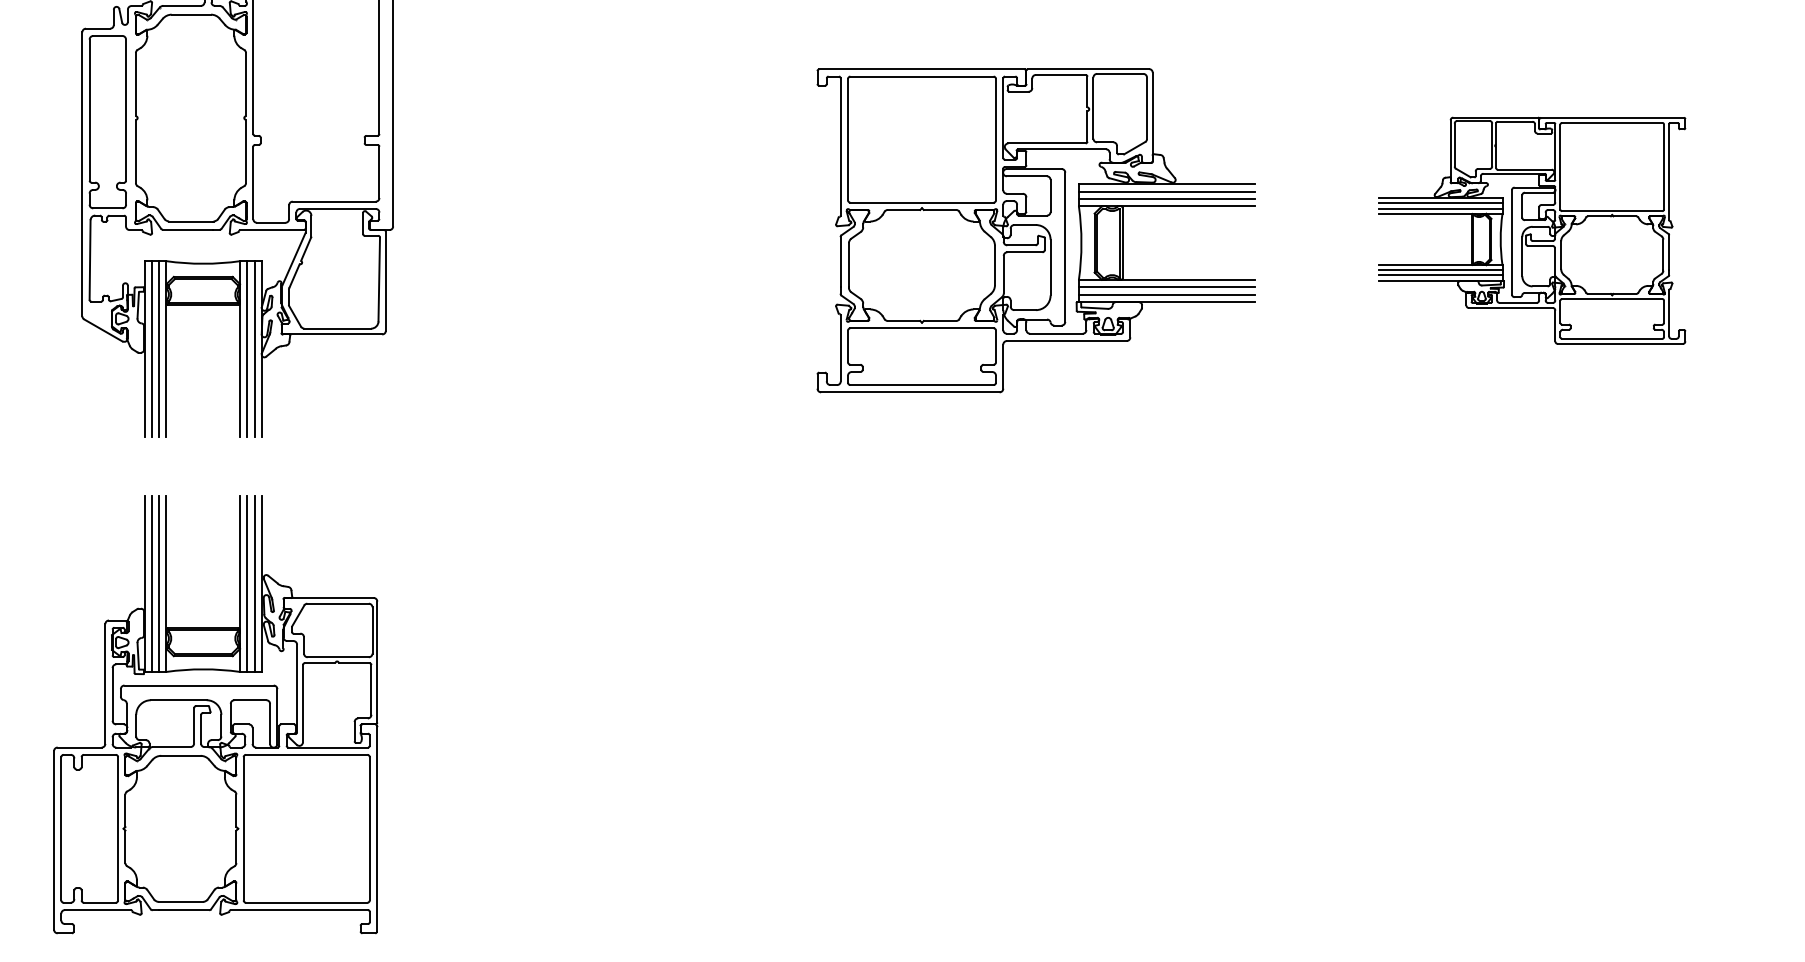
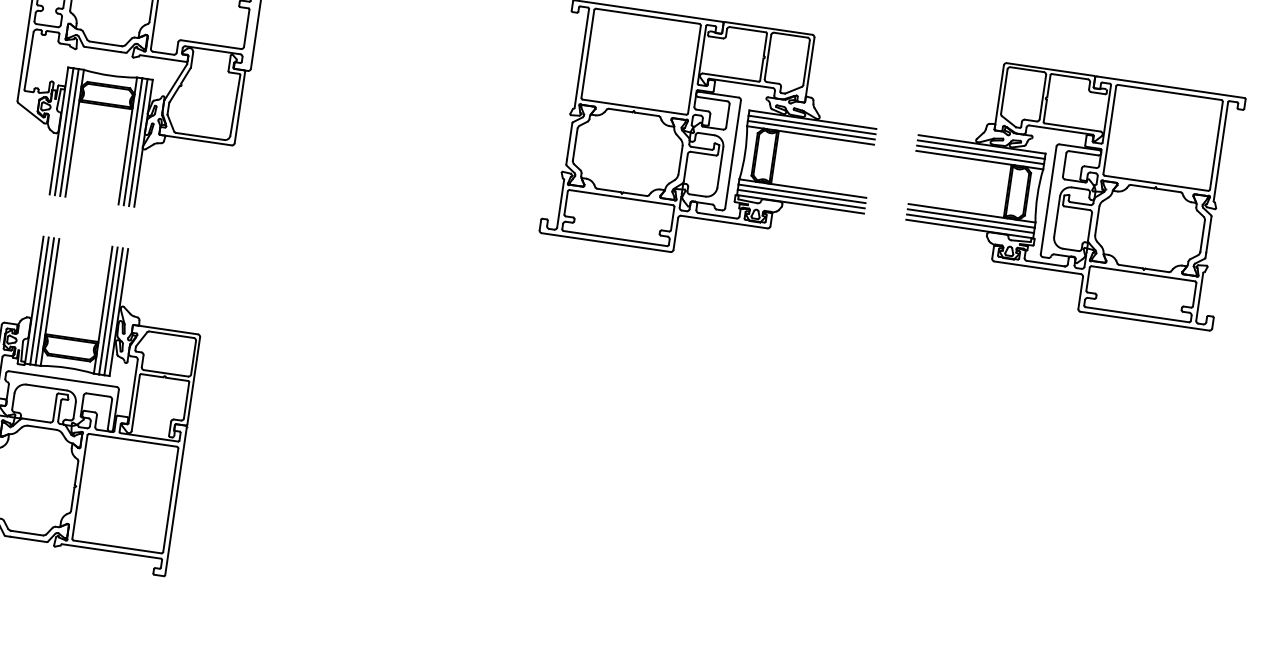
part: (1532, 230) -> (1071, 191), size x1.43

